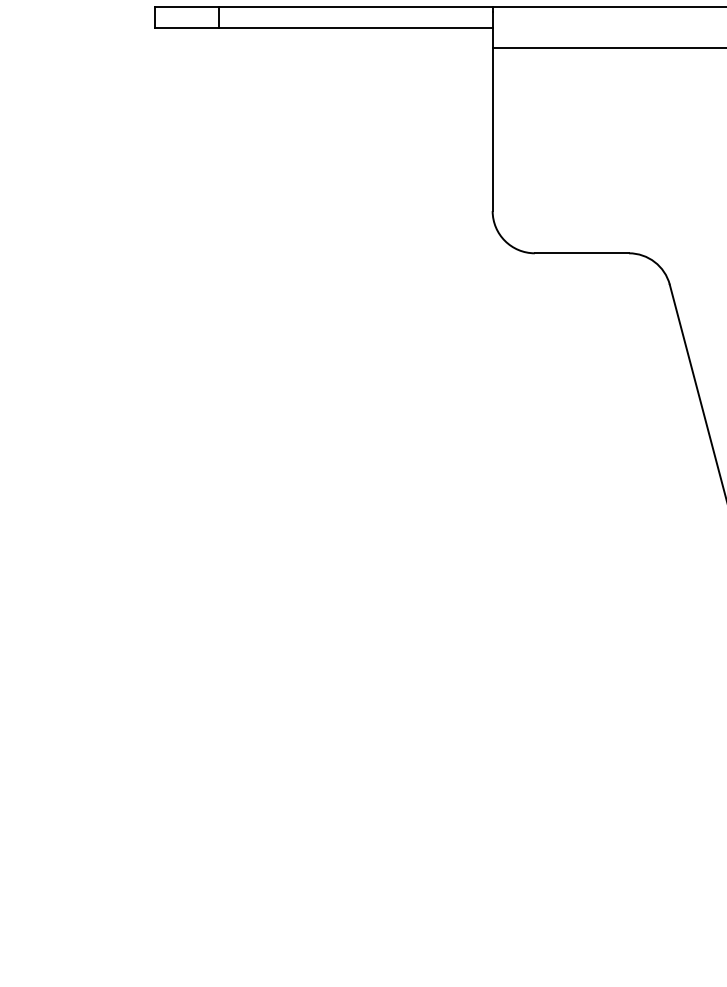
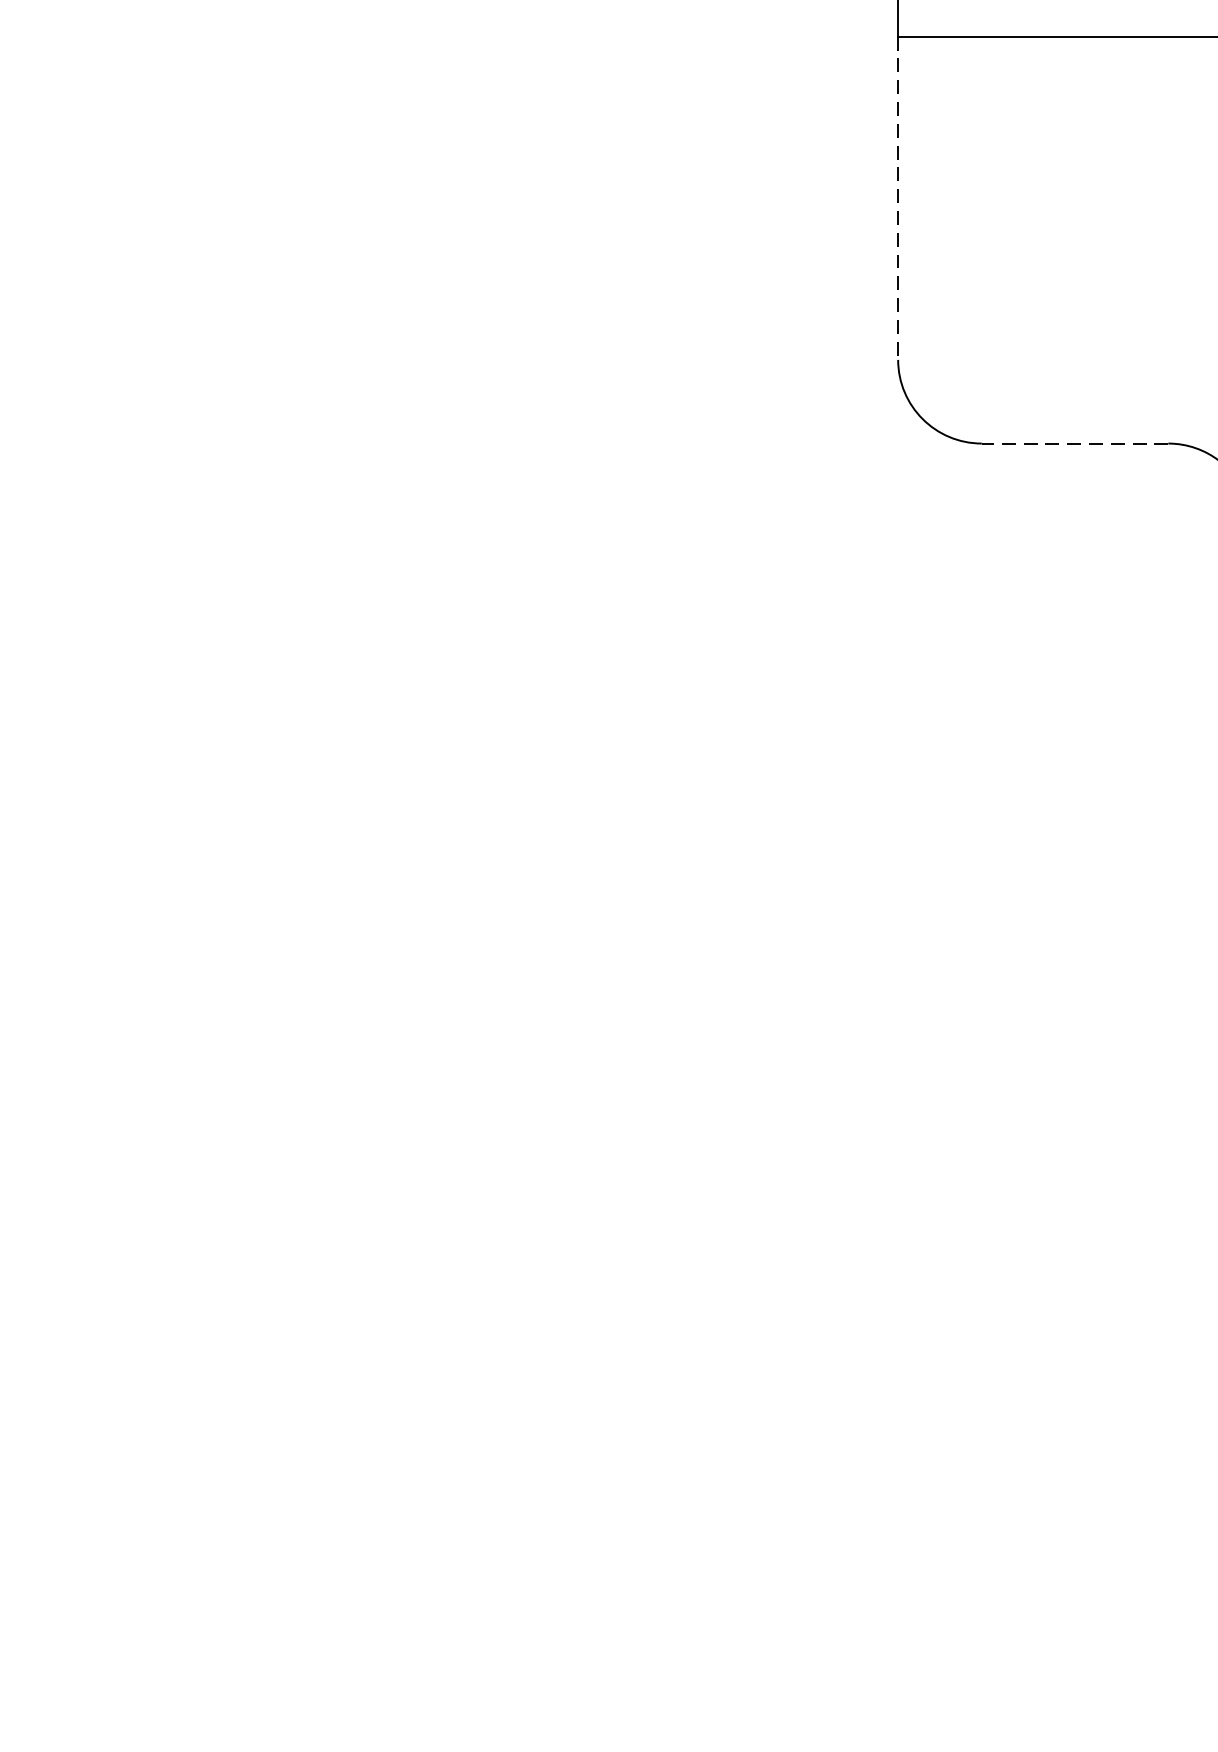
line: (492, 129) -> (897, 198), solid -> dashed
line: (581, 253) -> (1074, 443), solid -> dashed

